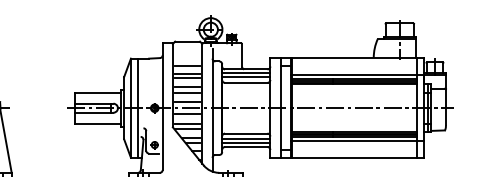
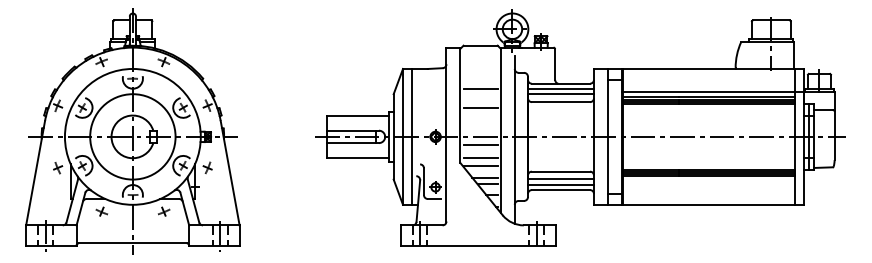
line: (187, 65) -> (480, 78), removed
line: (187, 78) -> (480, 96), removed
line: (187, 92) -> (480, 115), removed
line: (187, 102) -> (480, 128), removed
line: (356, 140) -> (712, 181), removed

